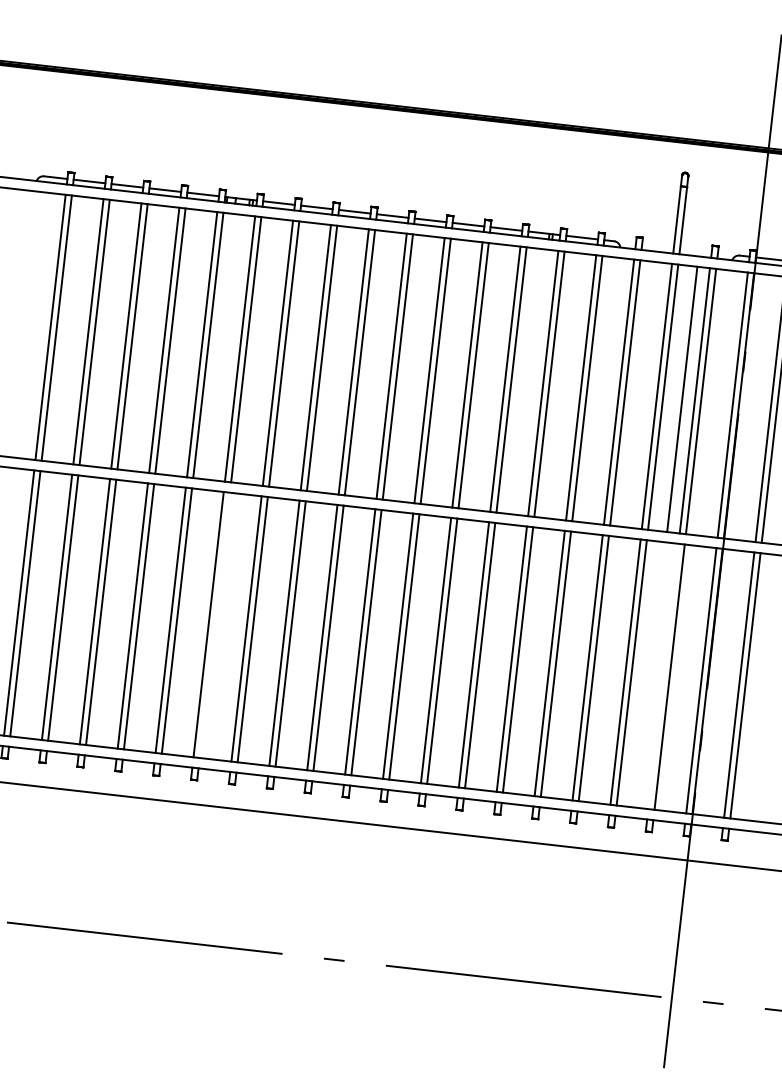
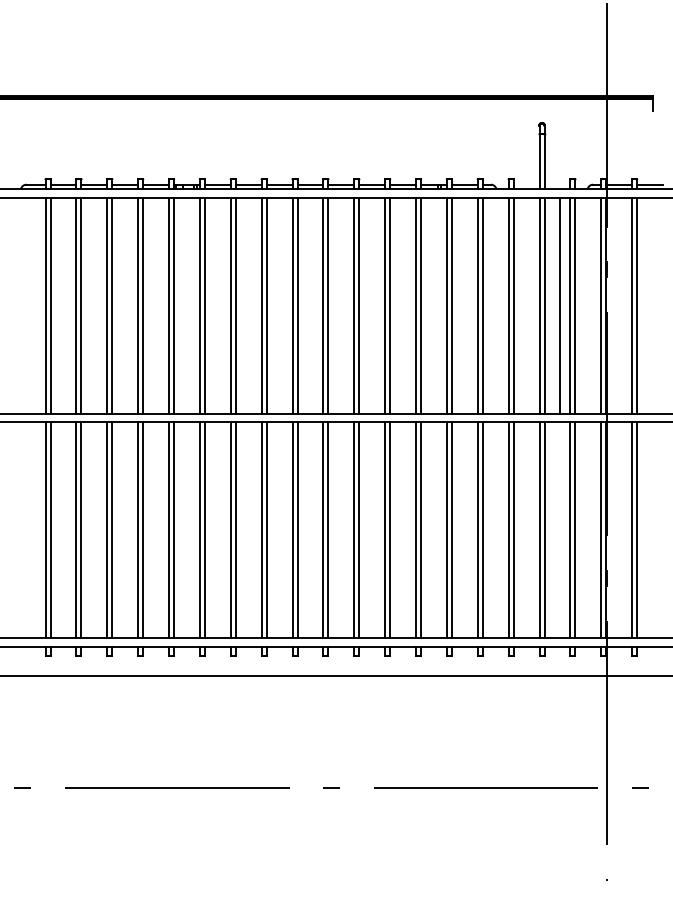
line: (214, 625) -> (204, 530), added
line: (663, 676) -> (570, 530), added

